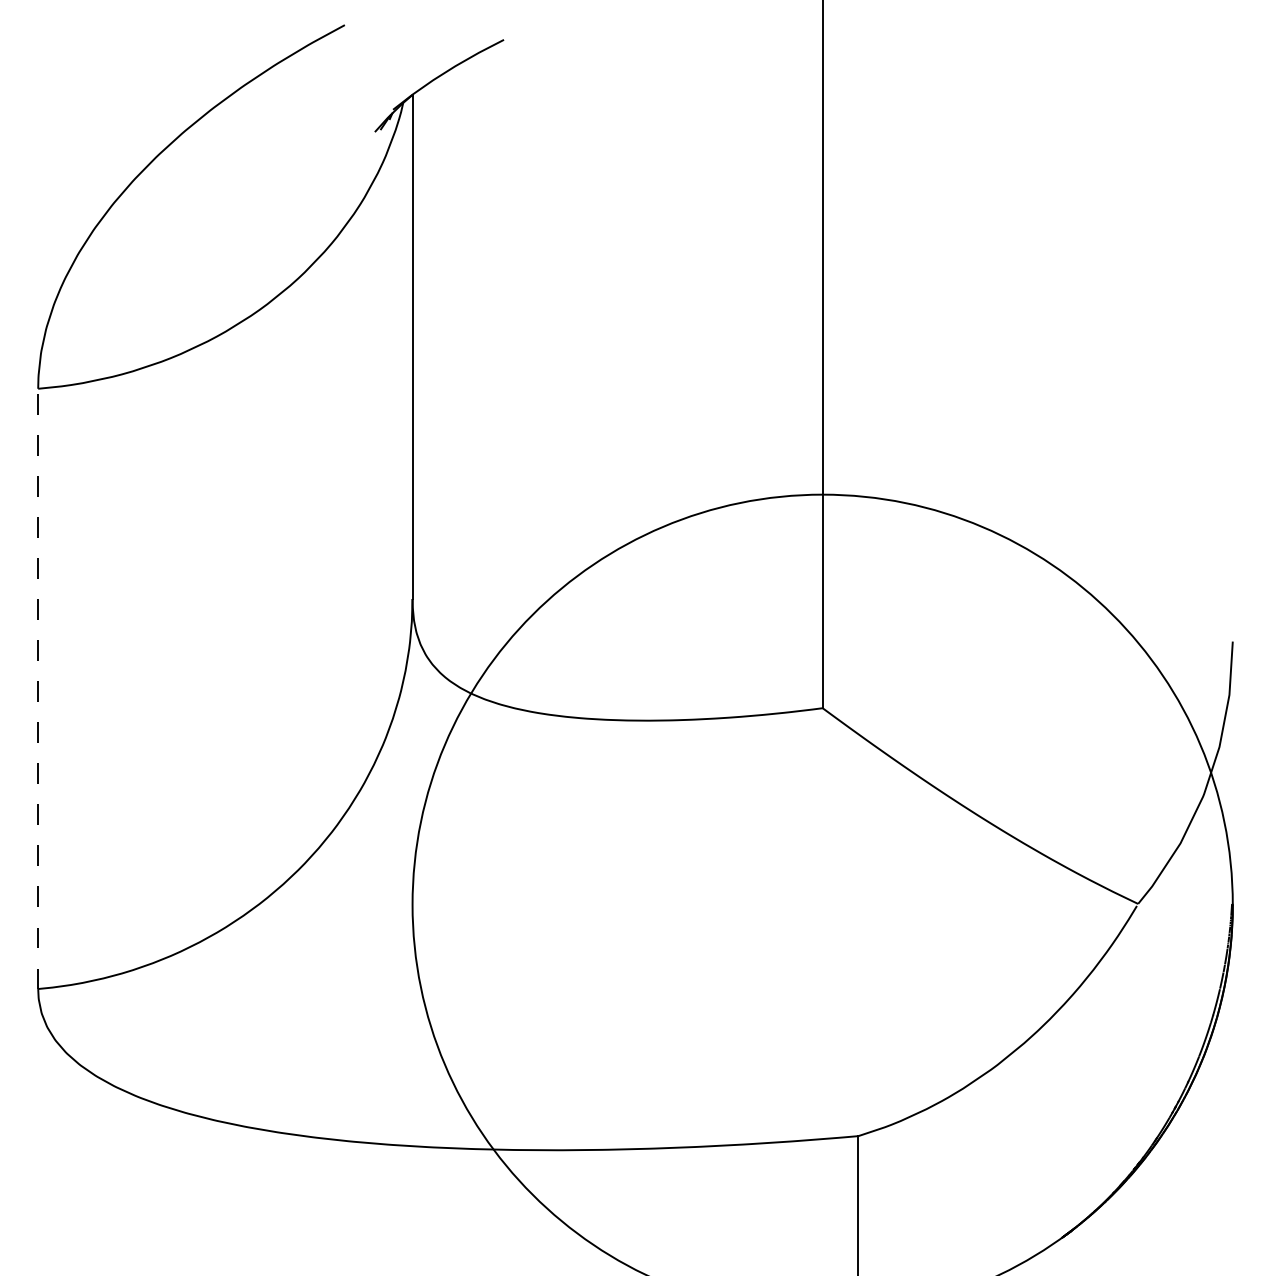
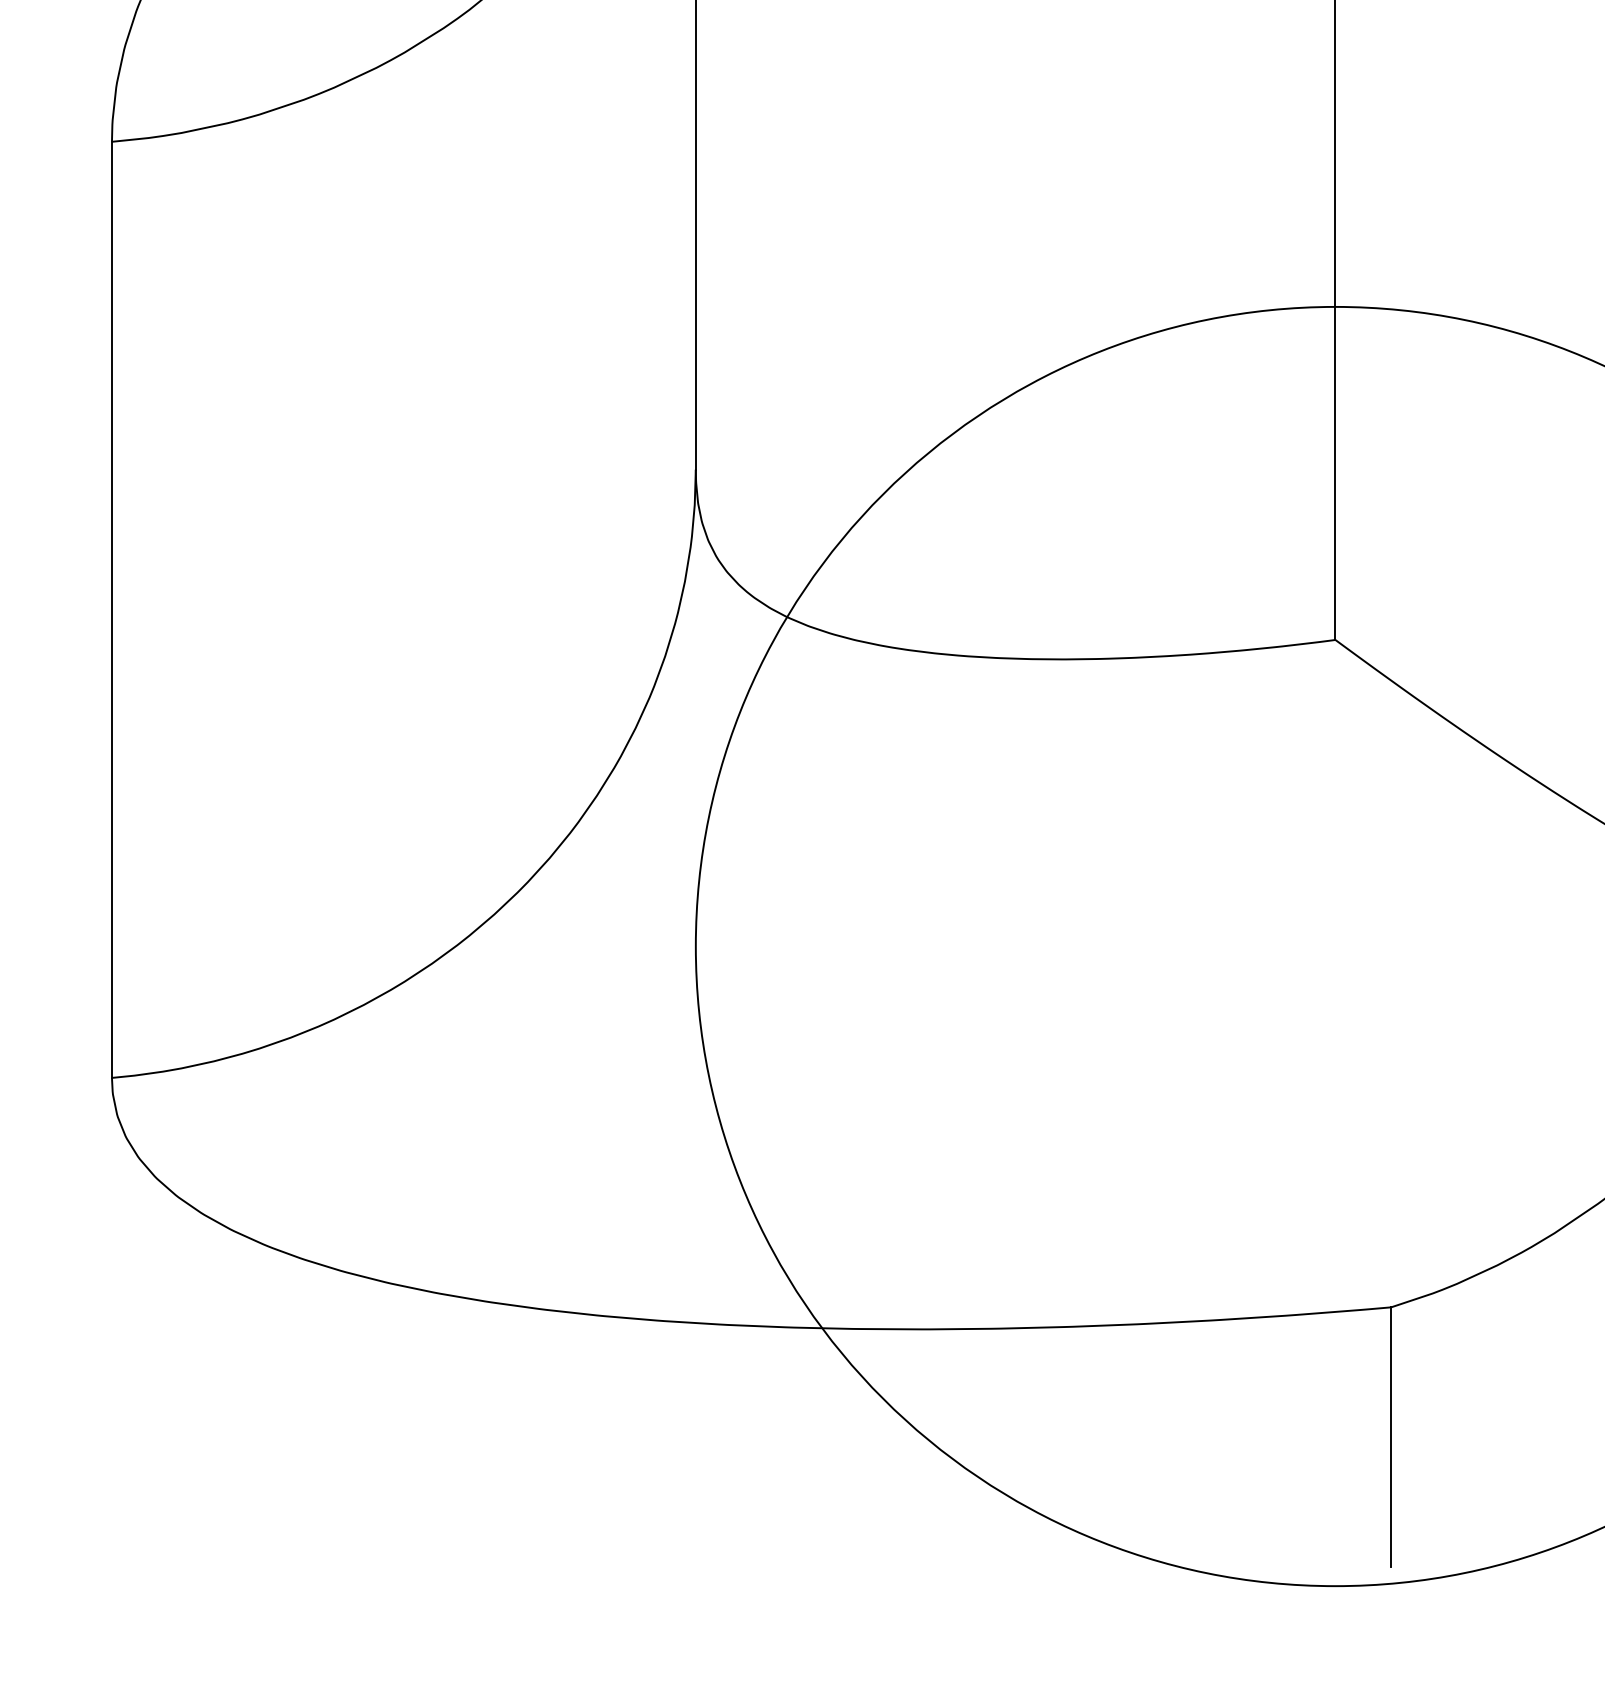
line: (38, 688) -> (112, 609), dashed -> solid

